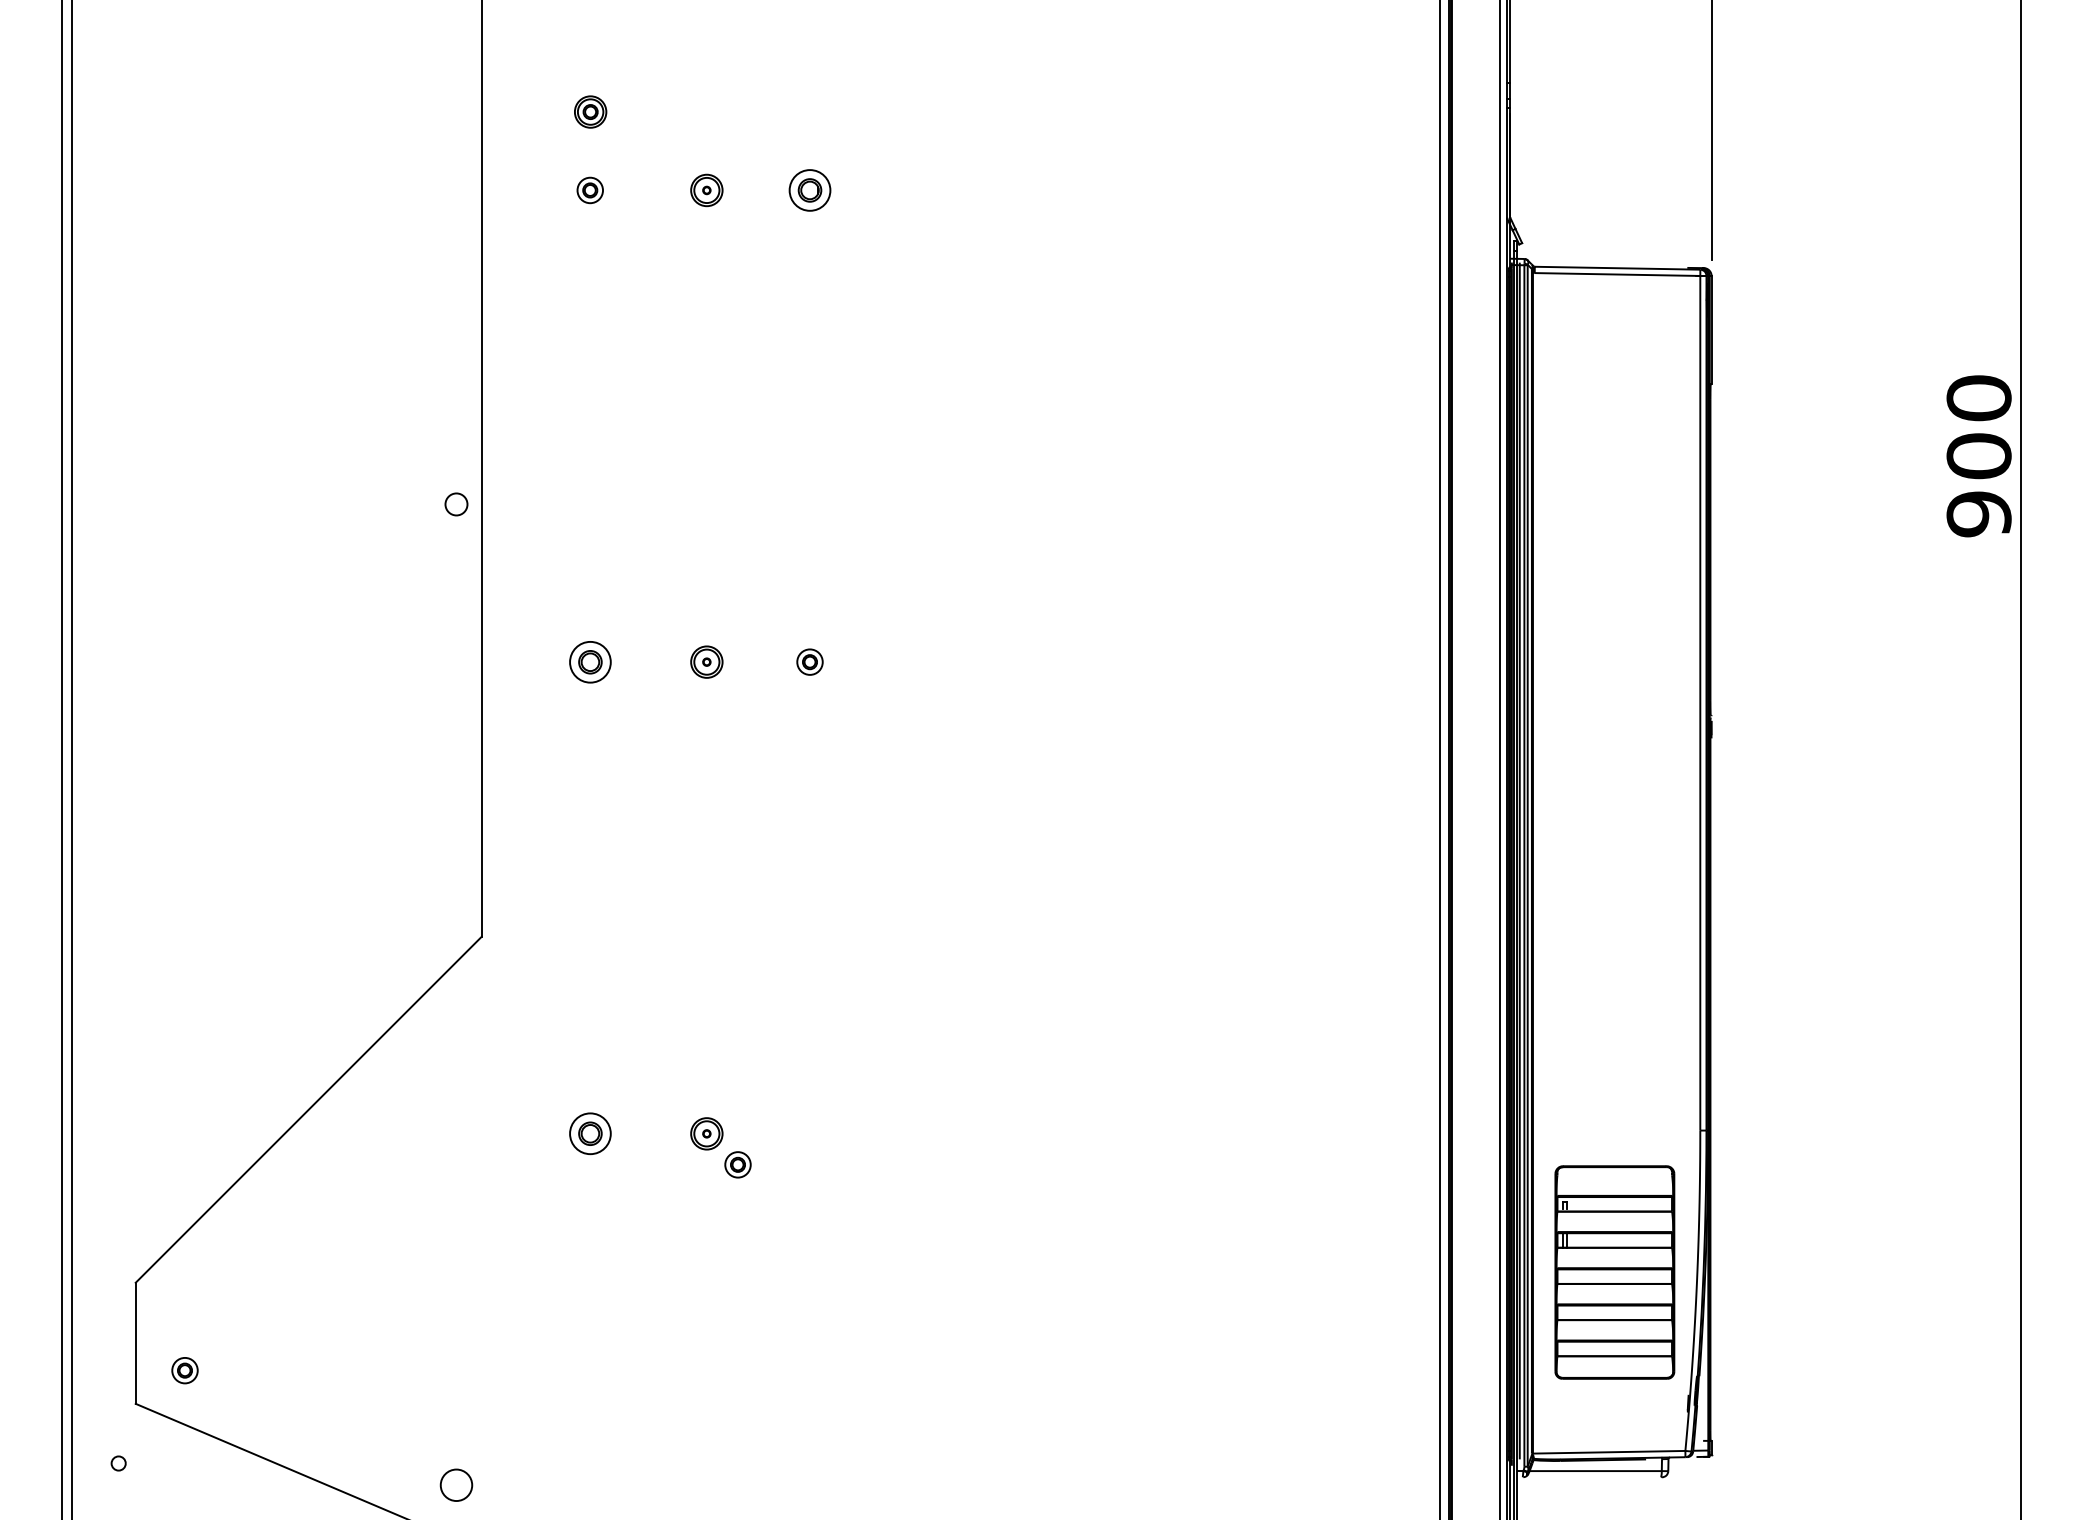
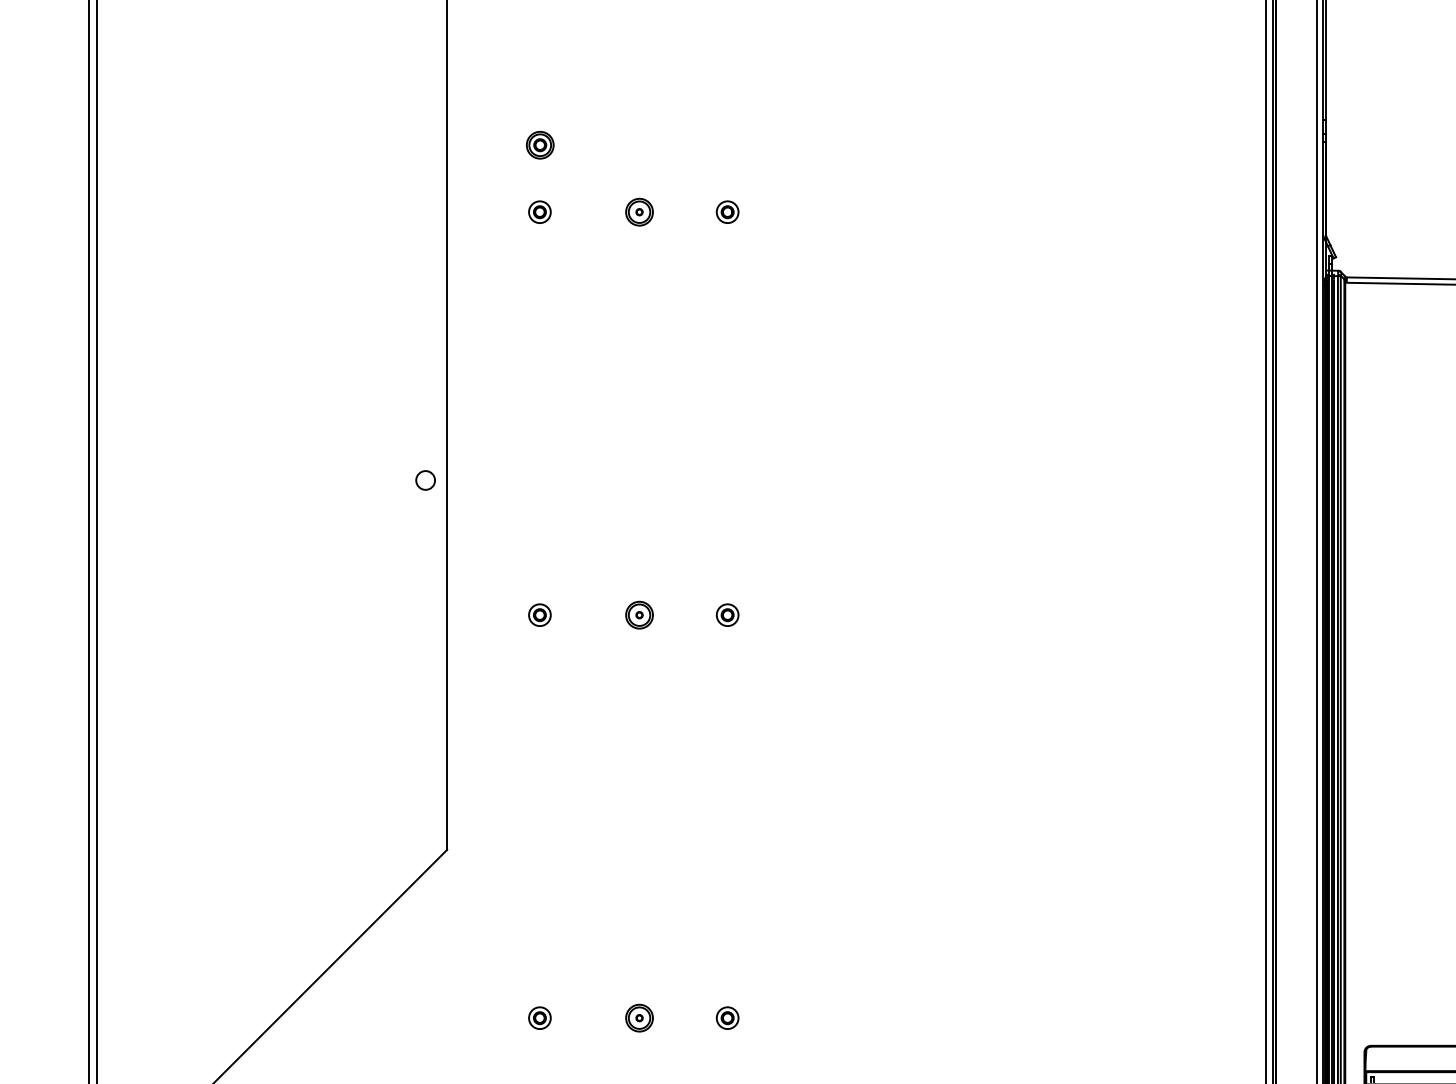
part: (809, 190) -> (727, 212), size x0.62
part: (589, 661) -> (539, 614), size x0.62
part: (589, 1133) -> (539, 1017), size x0.62
part: (737, 1164) -> (727, 1017), moved

